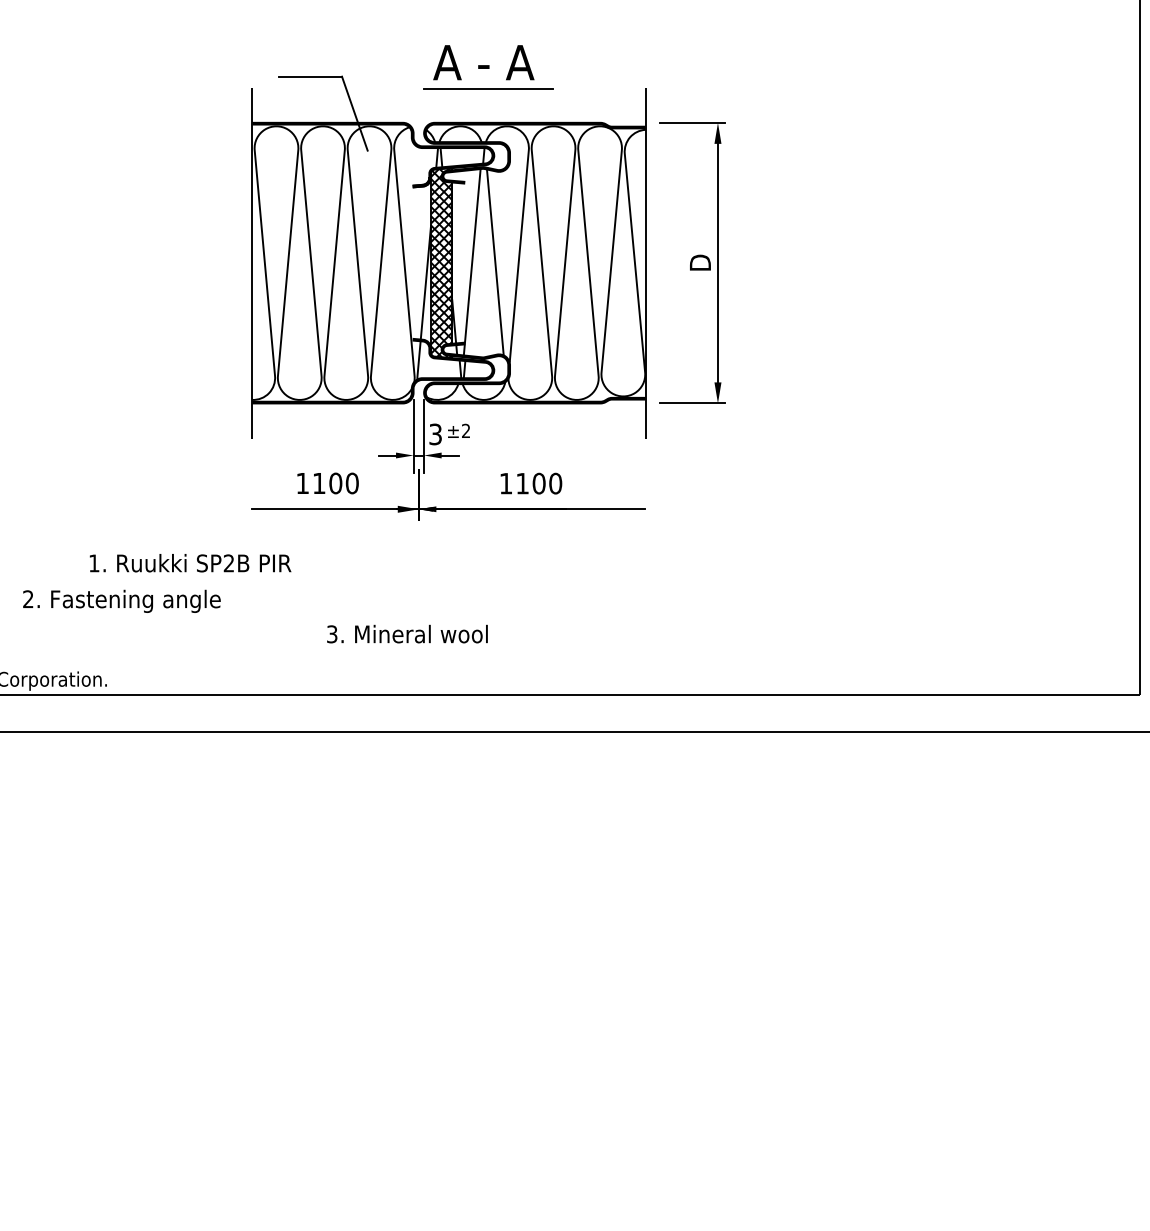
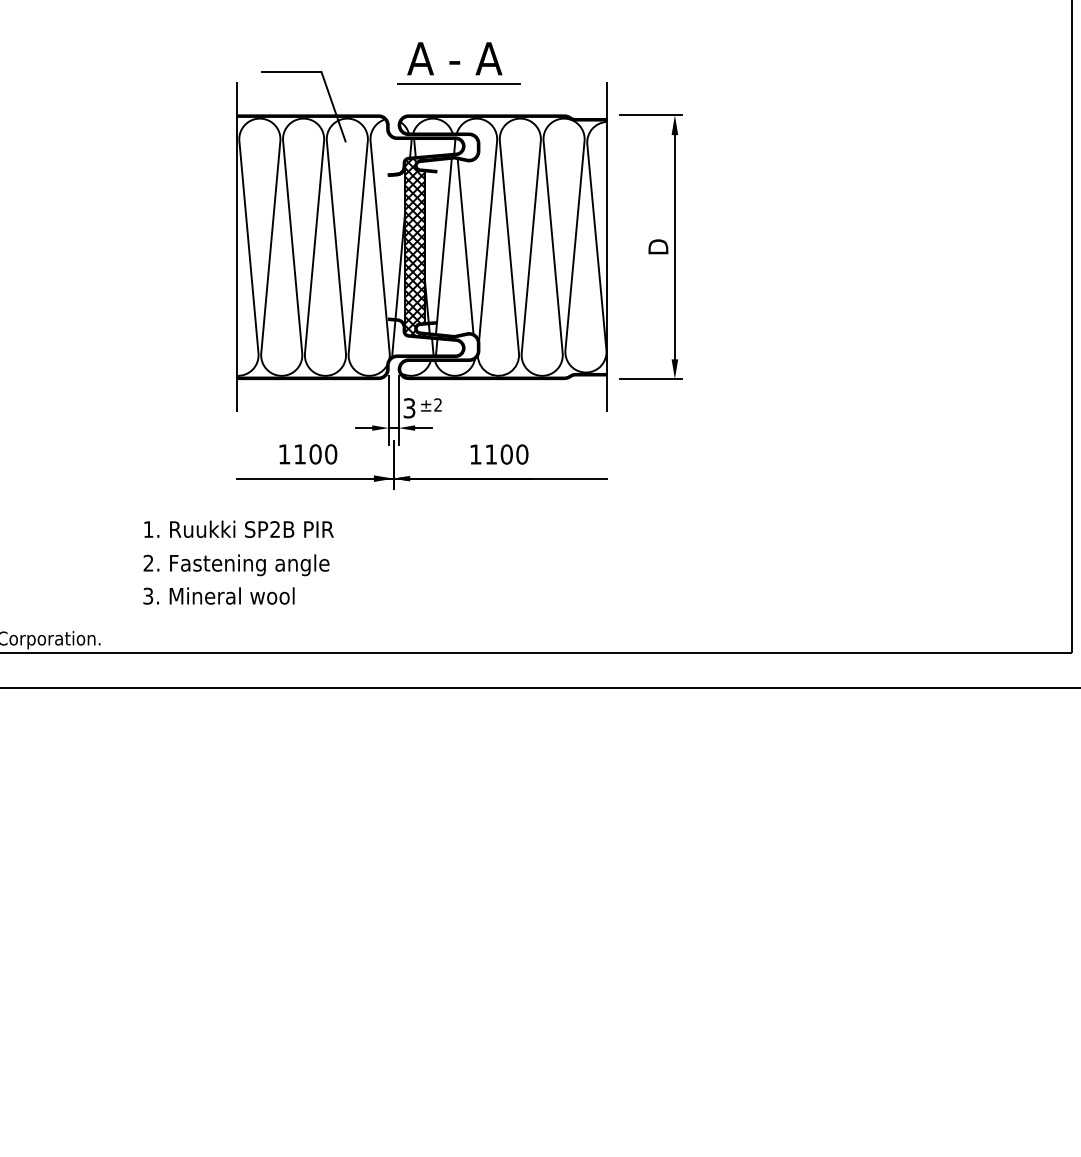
text: (189, 562) -> (238, 528), moved
text: (121, 601) -> (236, 565), moved
text: (406, 633) -> (218, 595), moved

